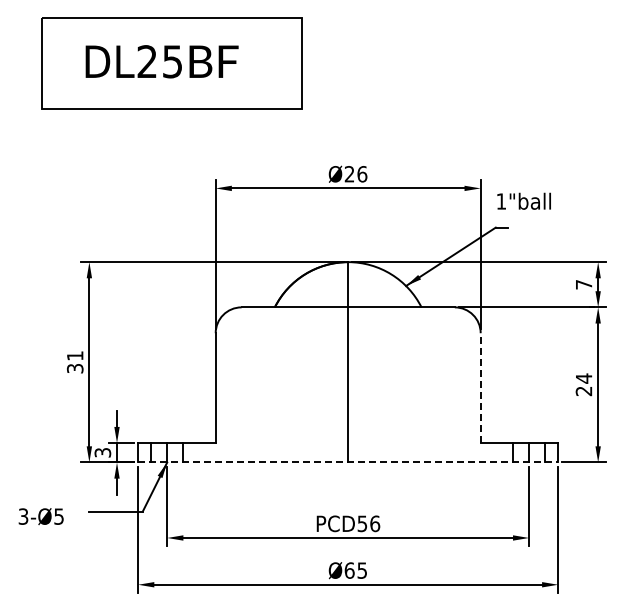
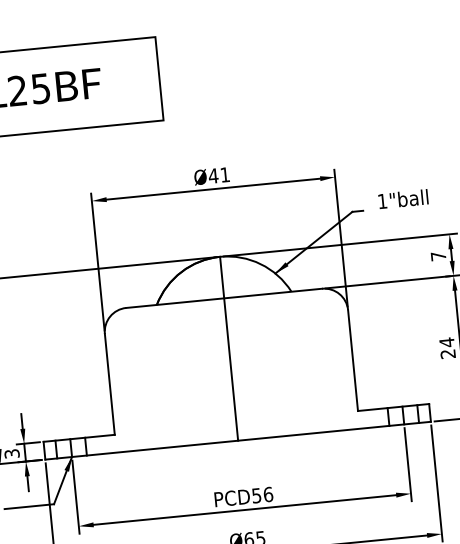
text: (355, 174) -> (218, 175), Ø26 -> Ø41
text: (523, 200) -> (402, 198), moved
line: (480, 388) -> (352, 360), dashed -> solid
line: (348, 462) -> (238, 440), dashed -> solid

